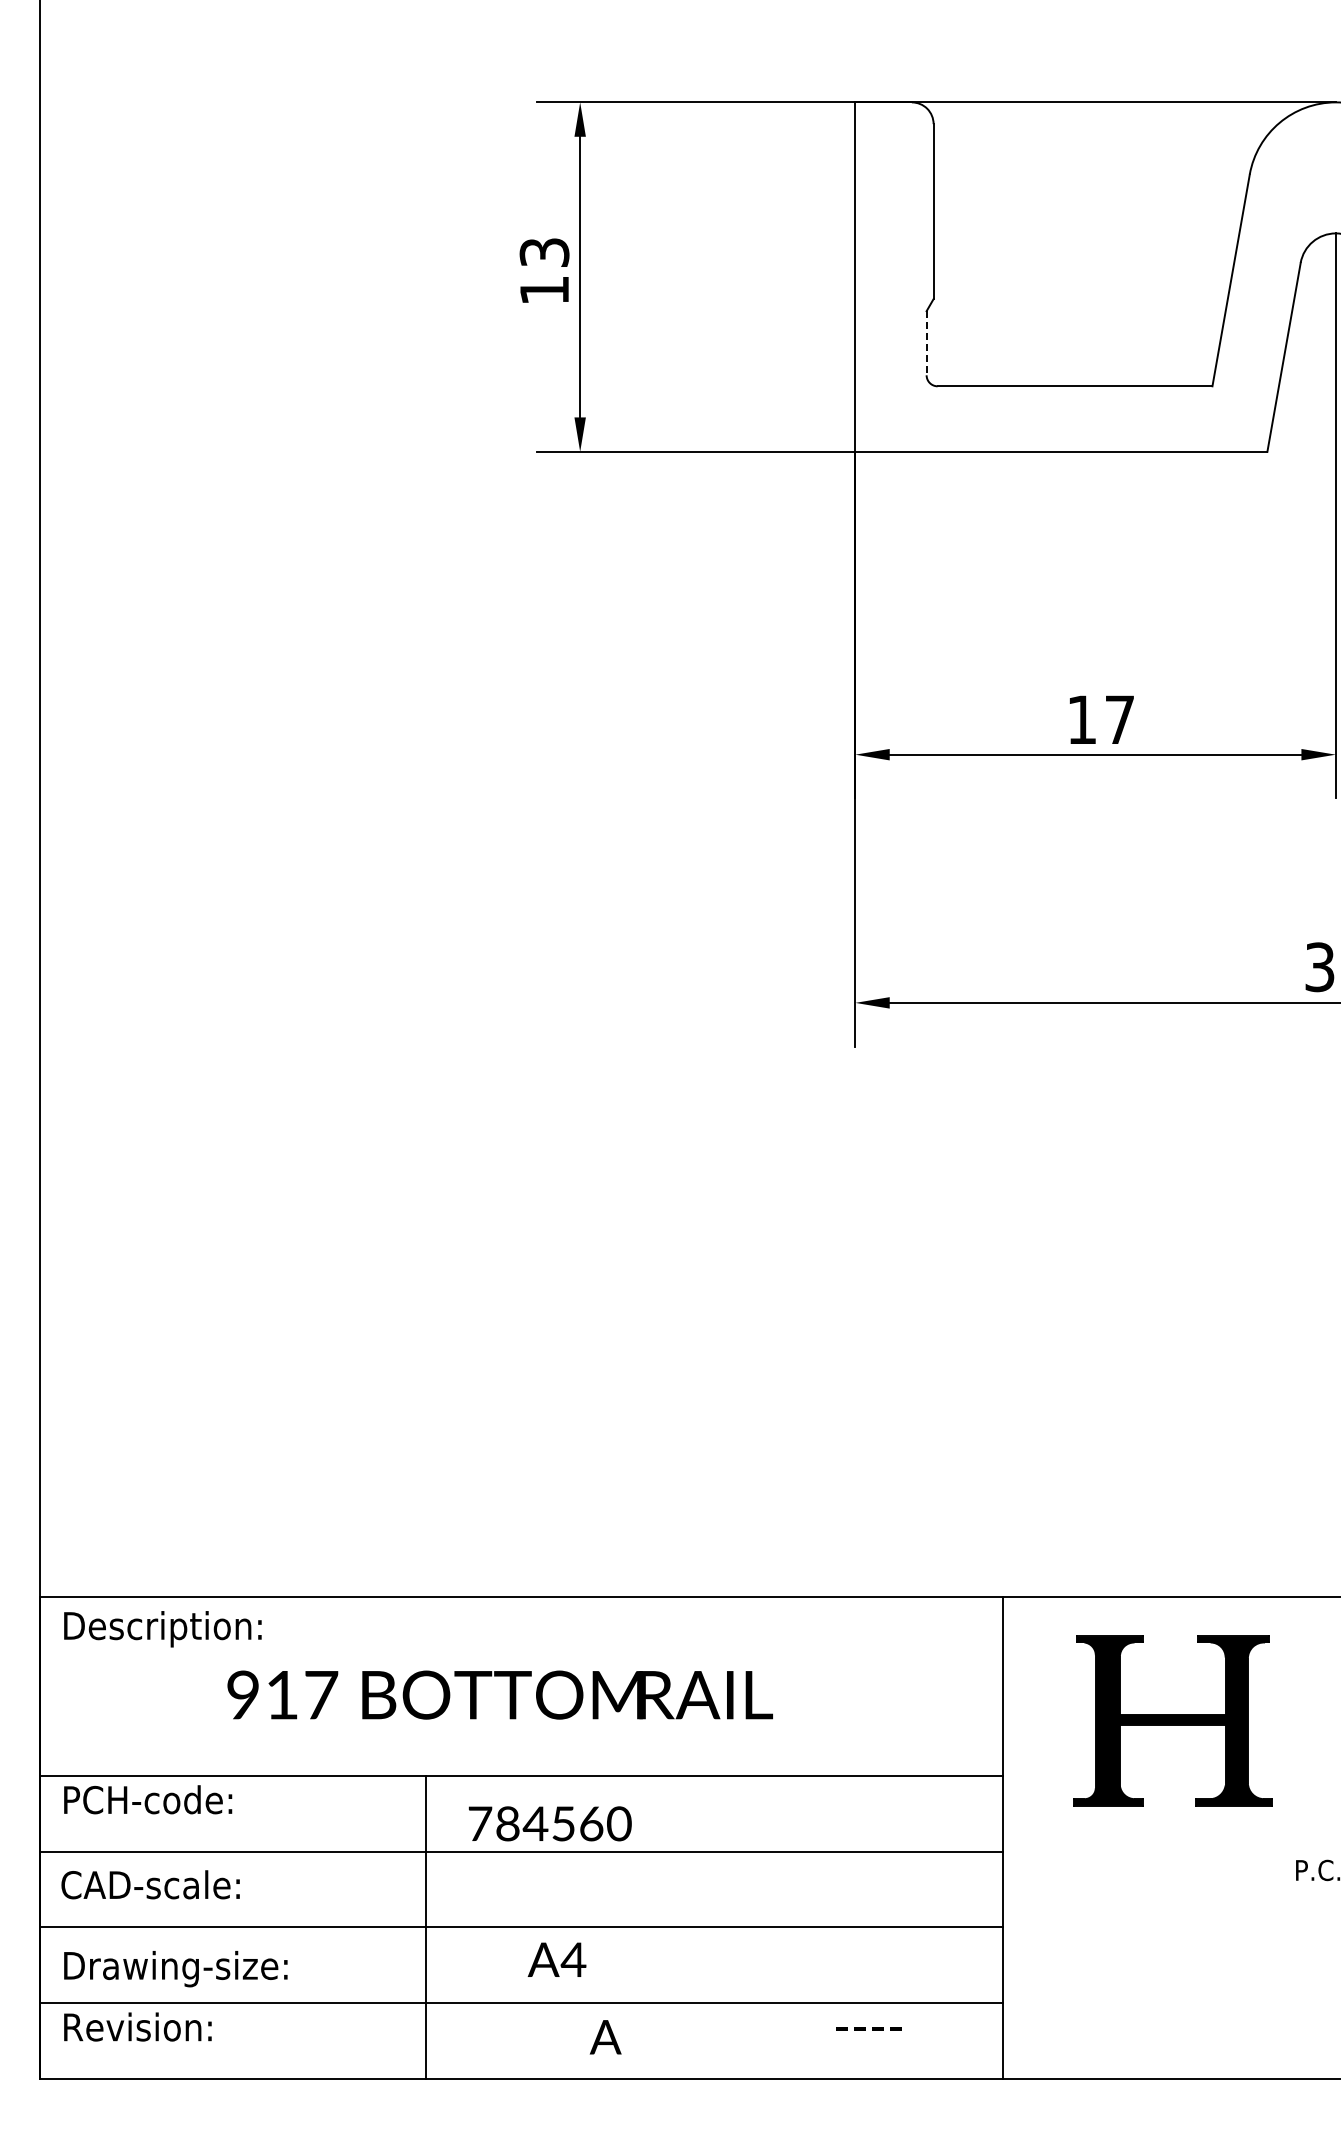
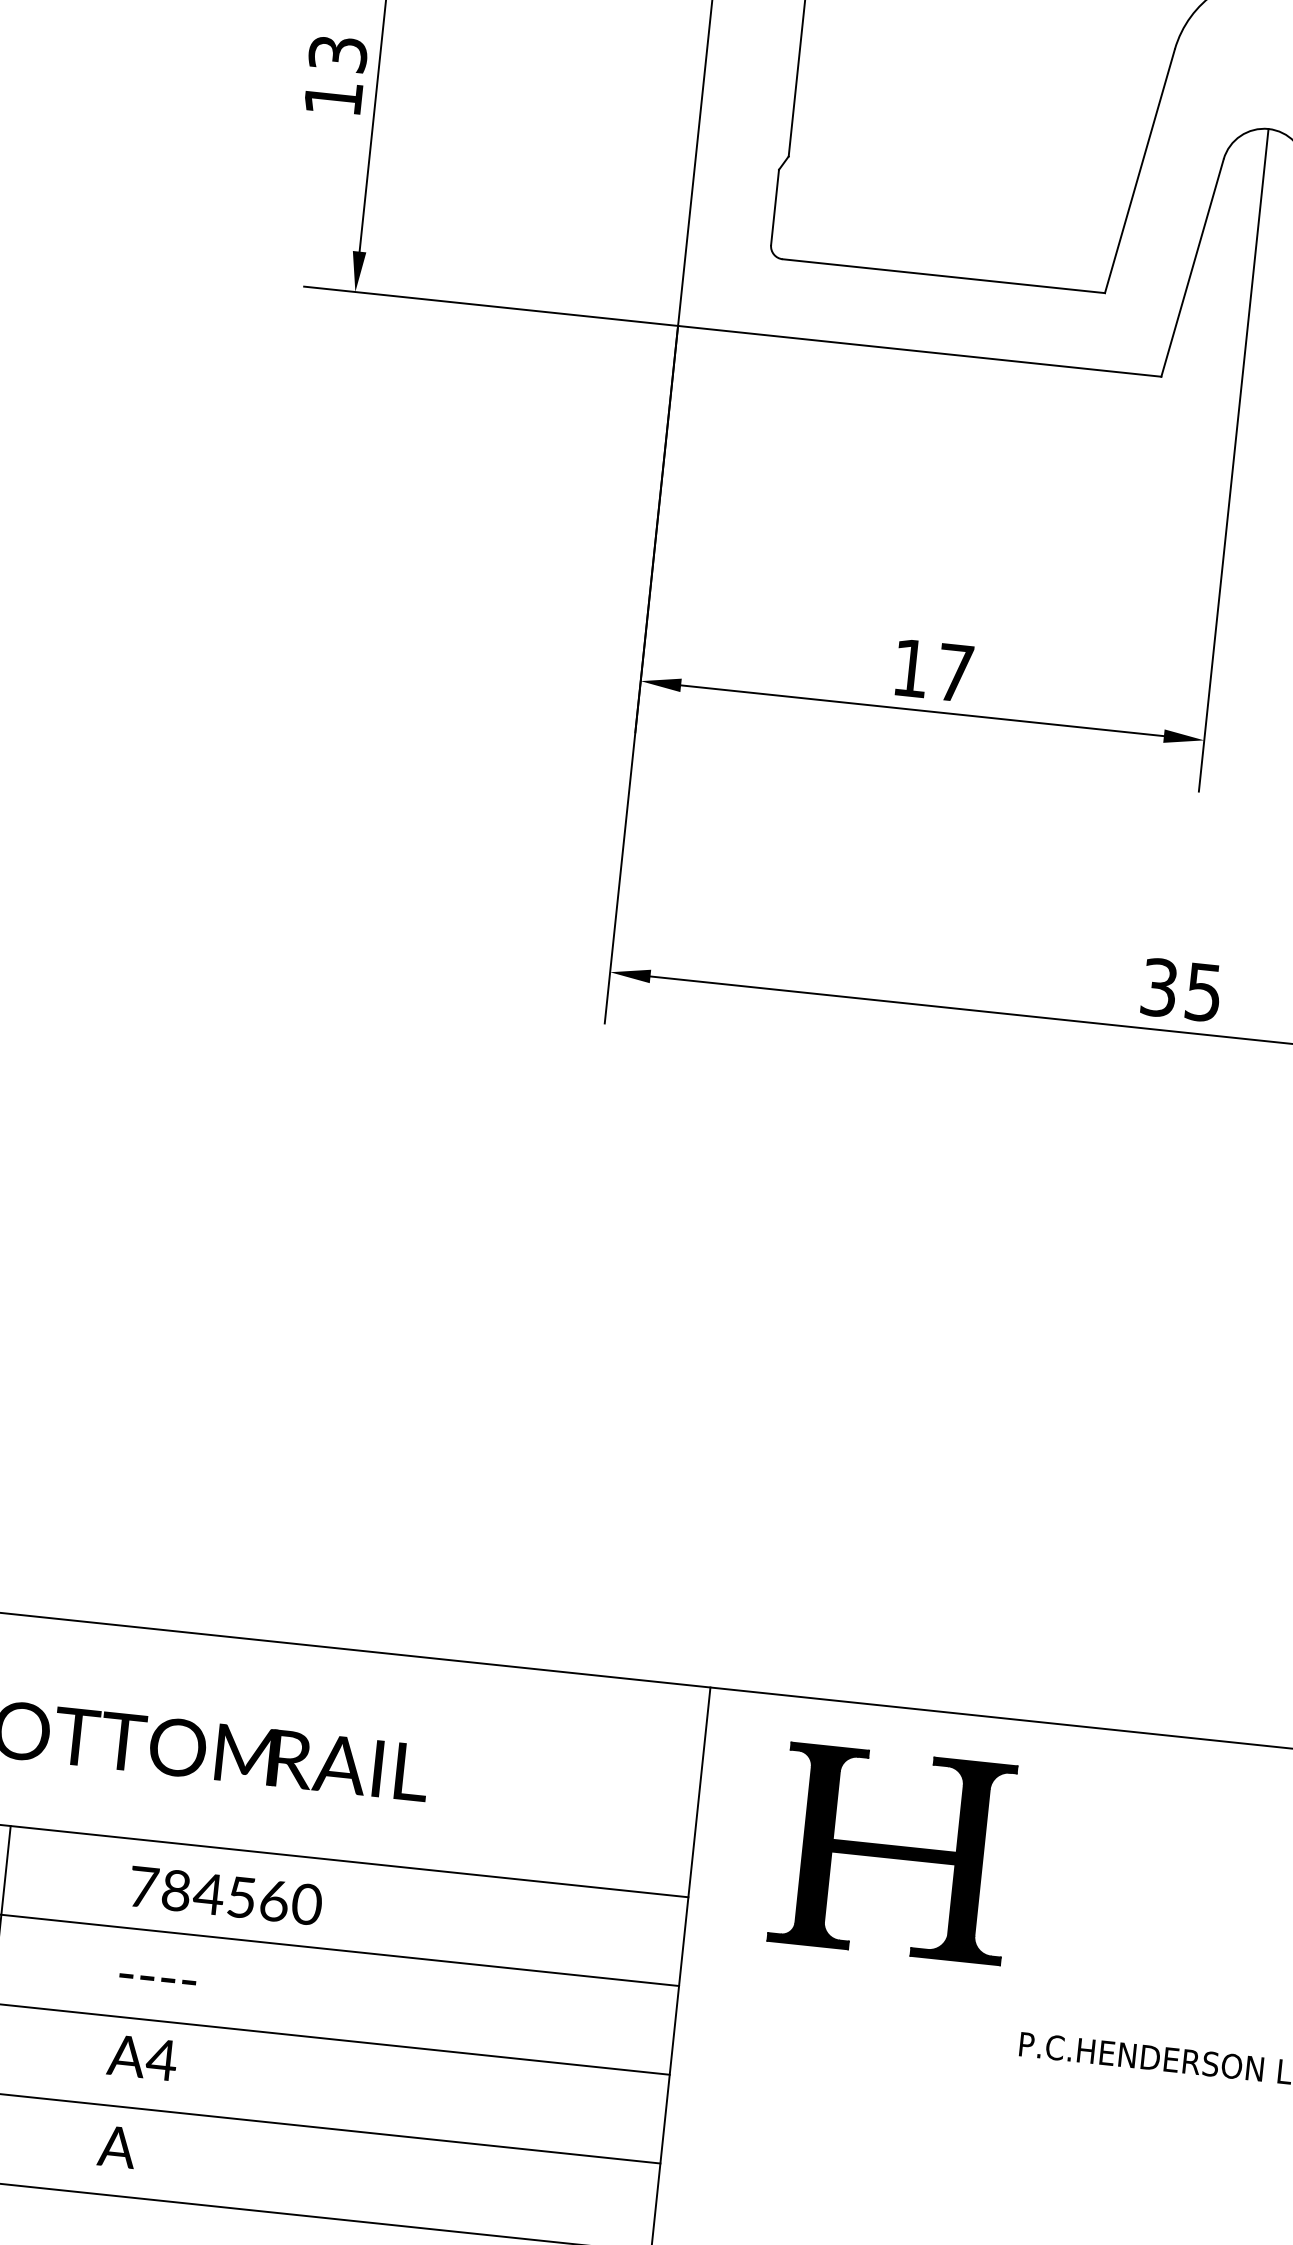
line: (926, 343) -> (774, 207), dashed -> solid
text: (549, 1823) -> (225, 1895), moved
text: (868, 2028) -> (157, 1978), moved
text: (605, 2037) -> (116, 2147), moved

